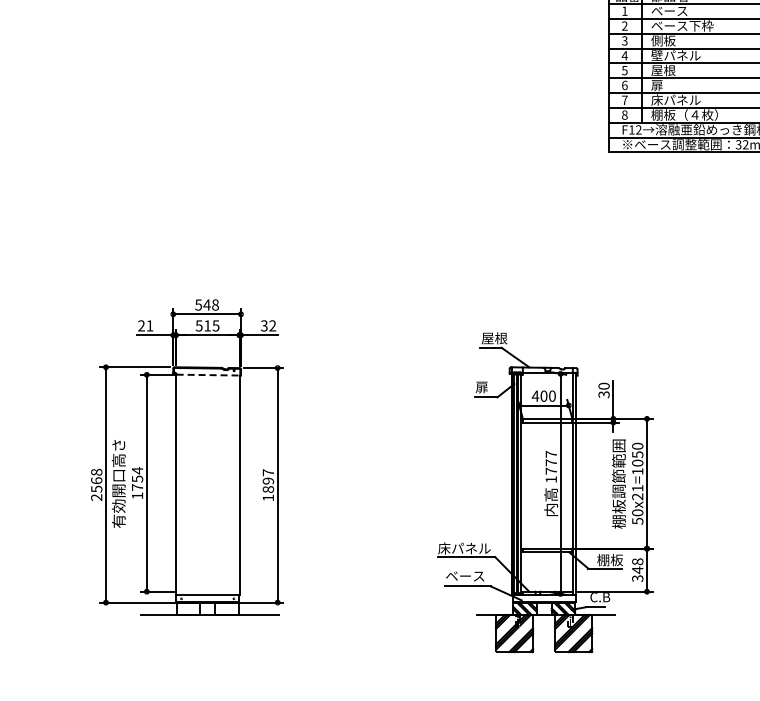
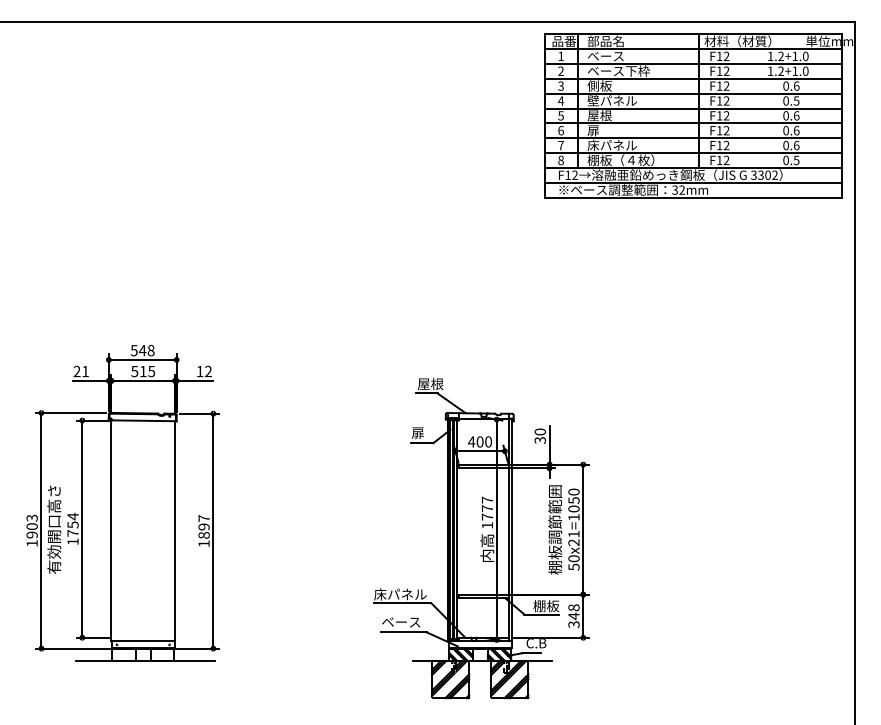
text: (263, 325) -> (199, 371), 32 -> 12
line: (208, 374) -> (144, 420), dashed -> solid
text: (96, 484) -> (31, 530), 2568 -> 1903

